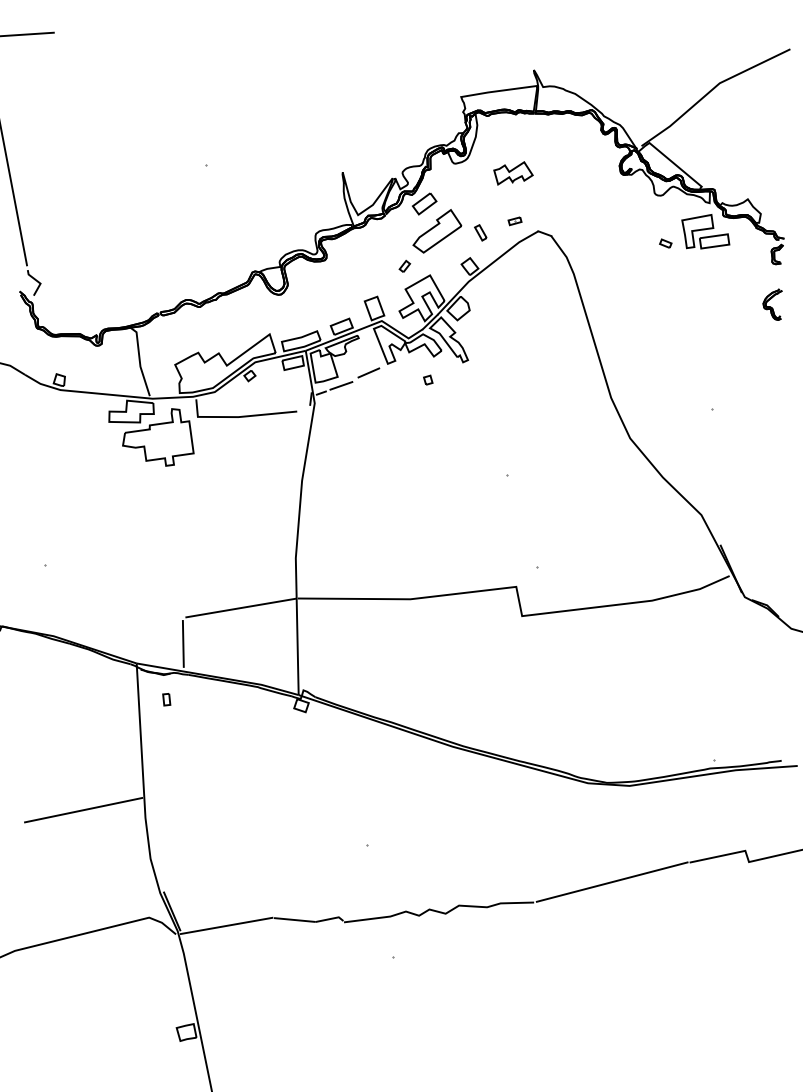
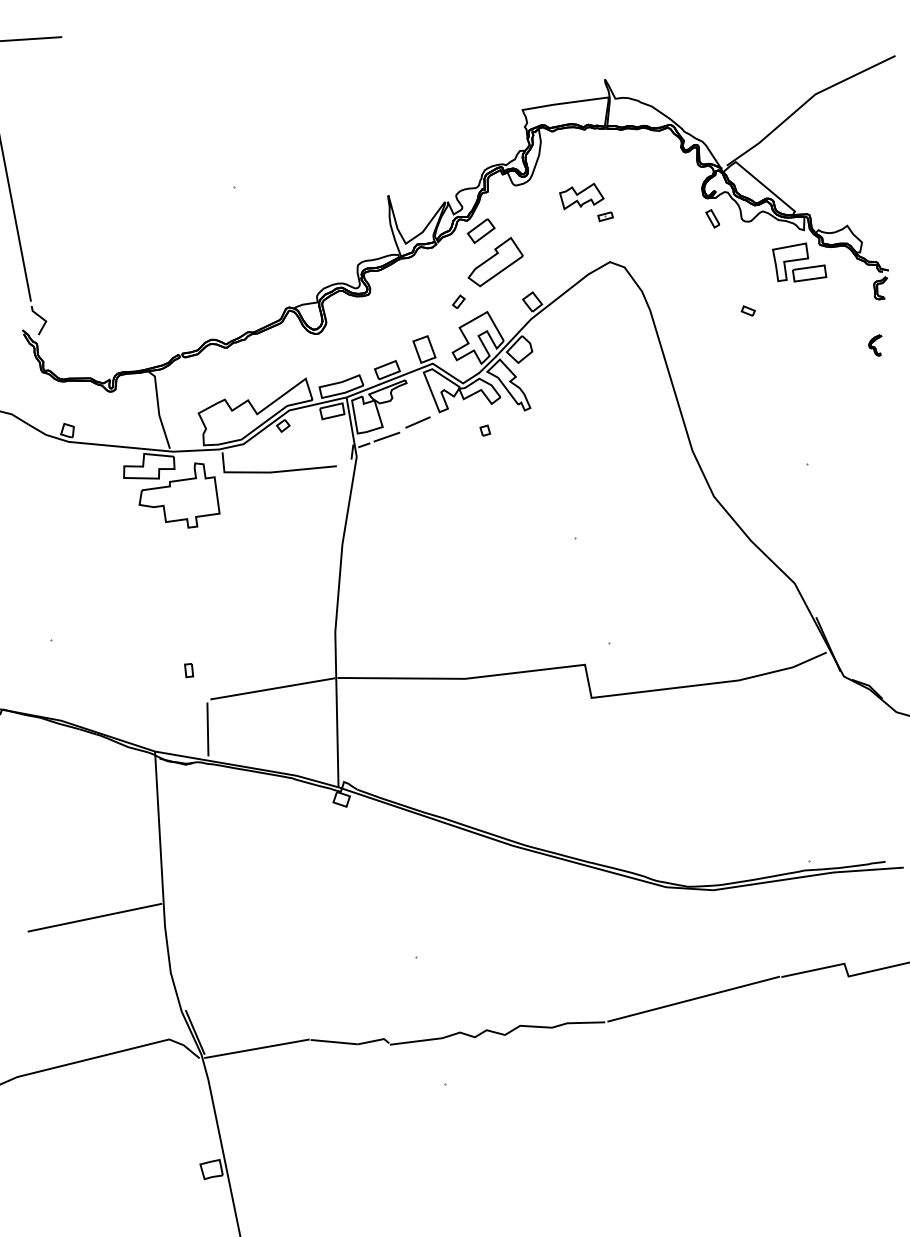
part: (514, 221) -> (605, 216), moved
part: (480, 232) -> (712, 218), moved
part: (665, 243) -> (747, 310), moved
part: (772, 304) -> (875, 345), size x0.6
part: (167, 699) -> (189, 670), moved

